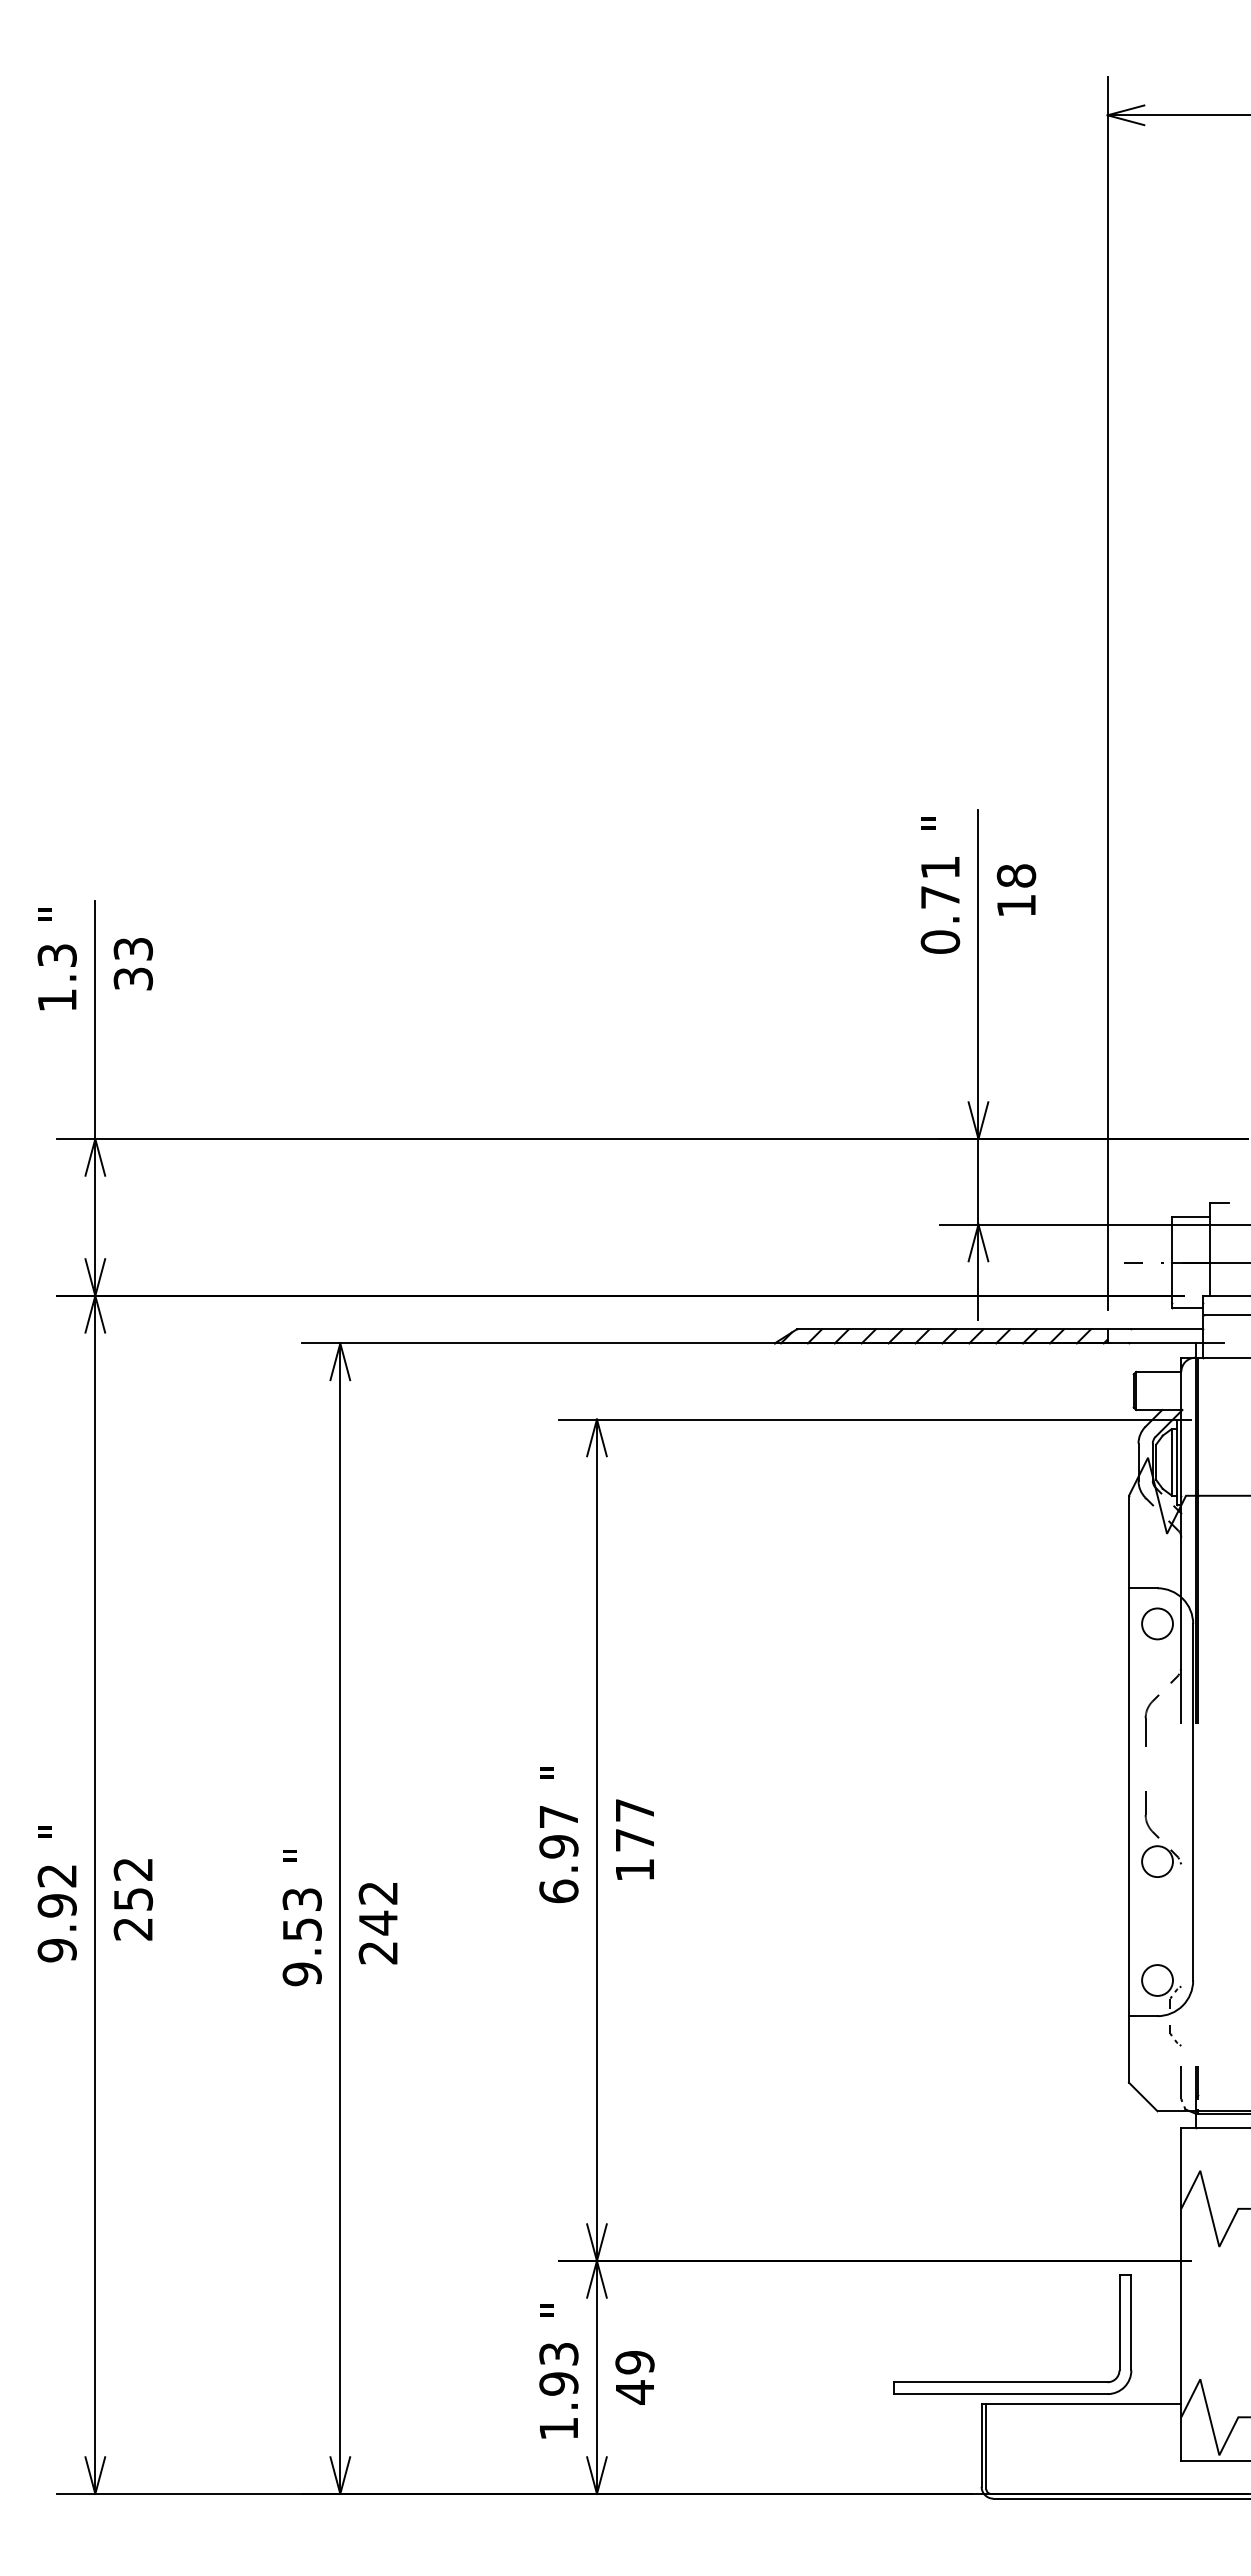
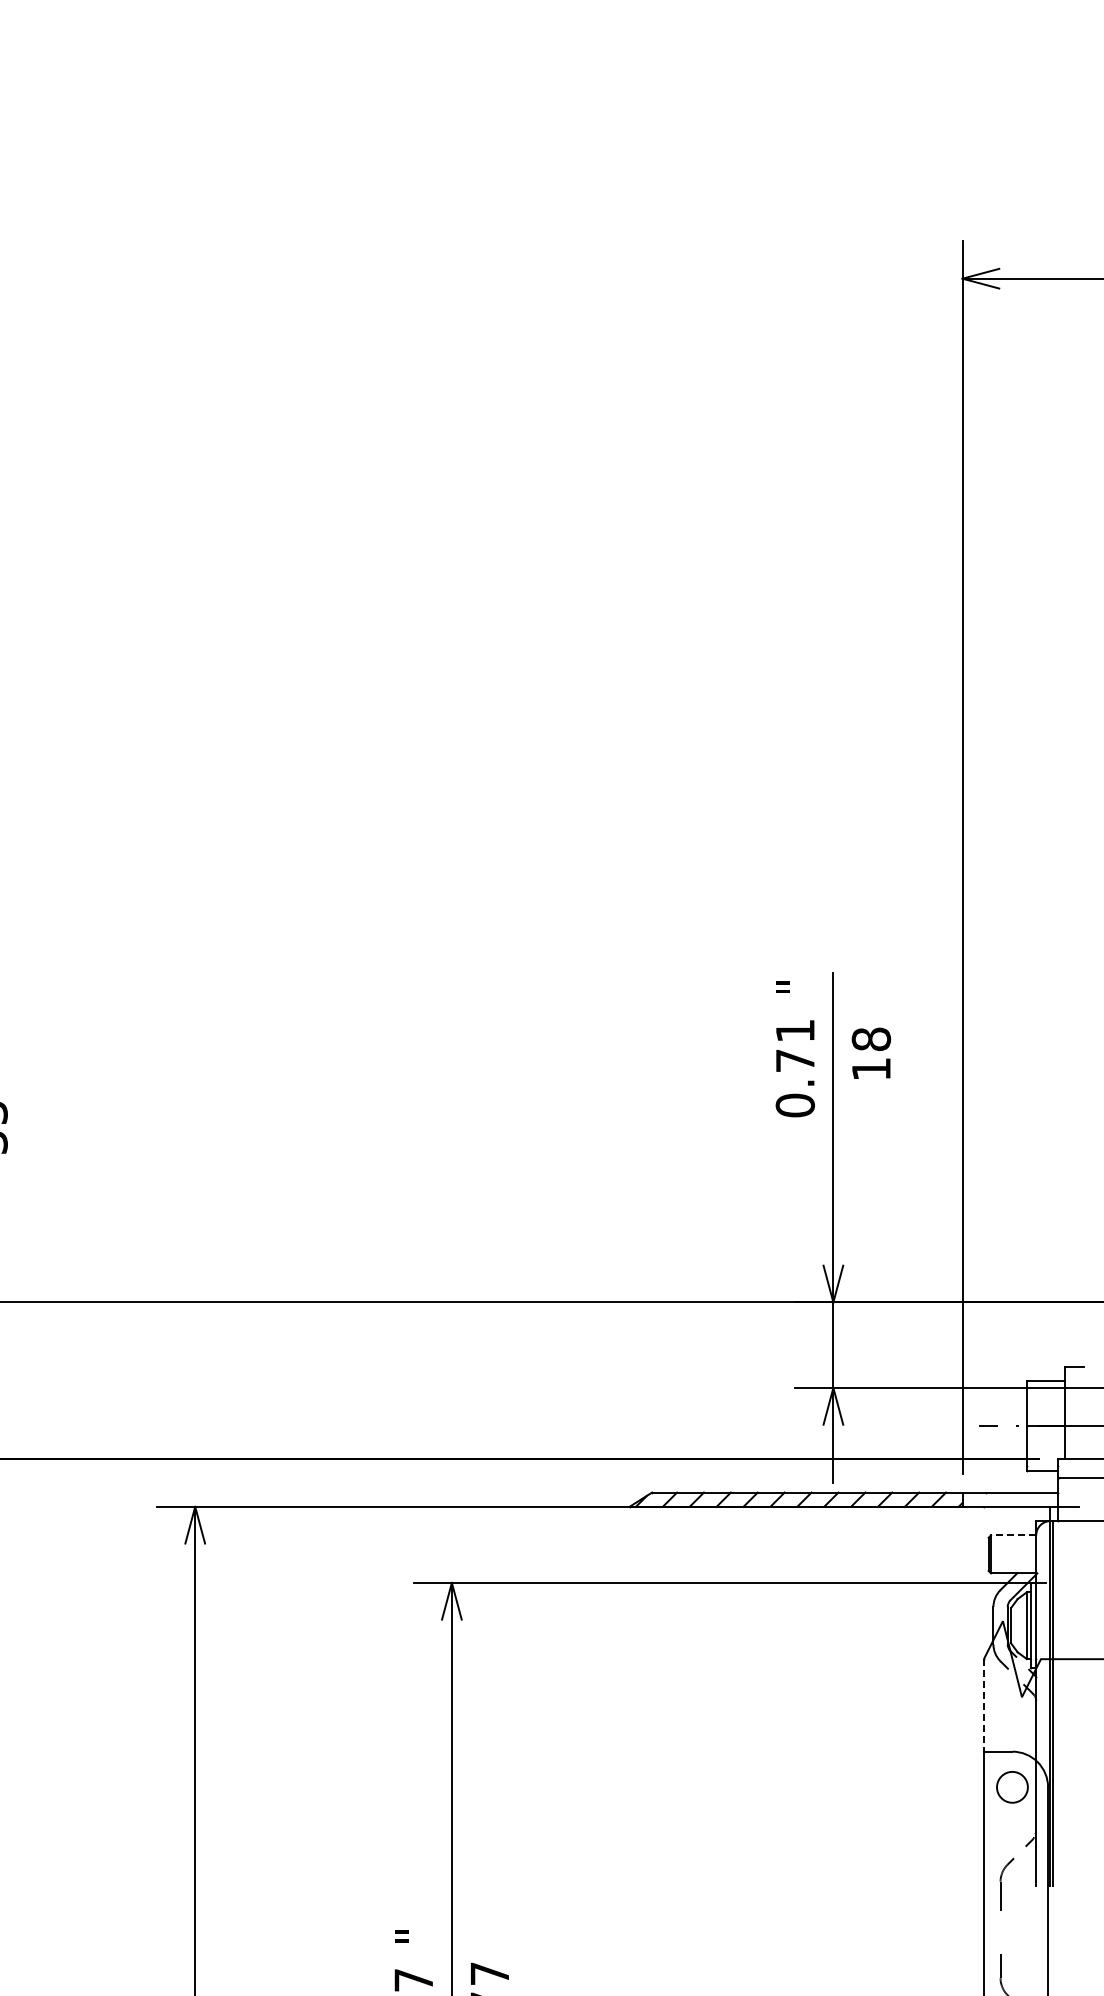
line: (1158, 1371) -> (1013, 1534), solid -> dashed
line: (1129, 1542) -> (984, 1705), solid -> dashed

